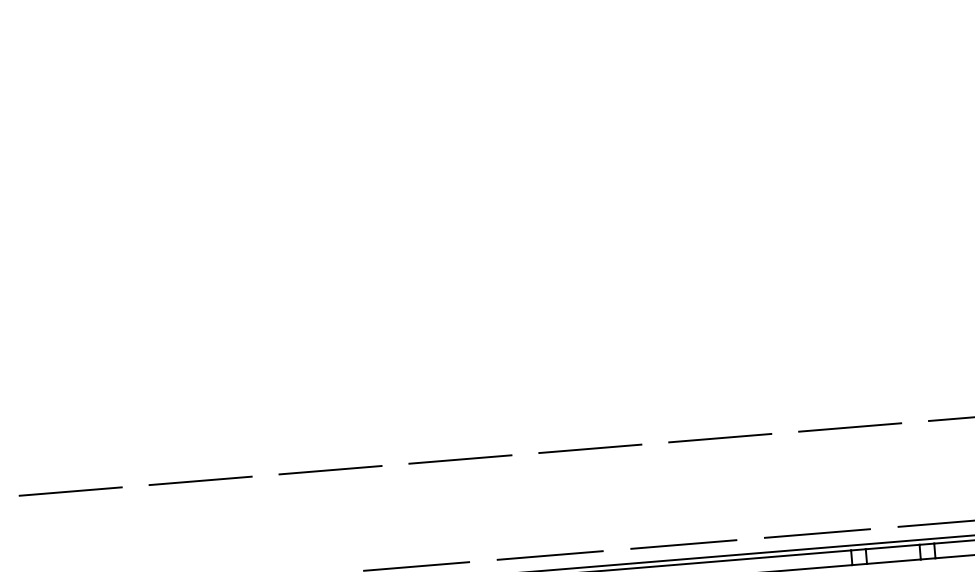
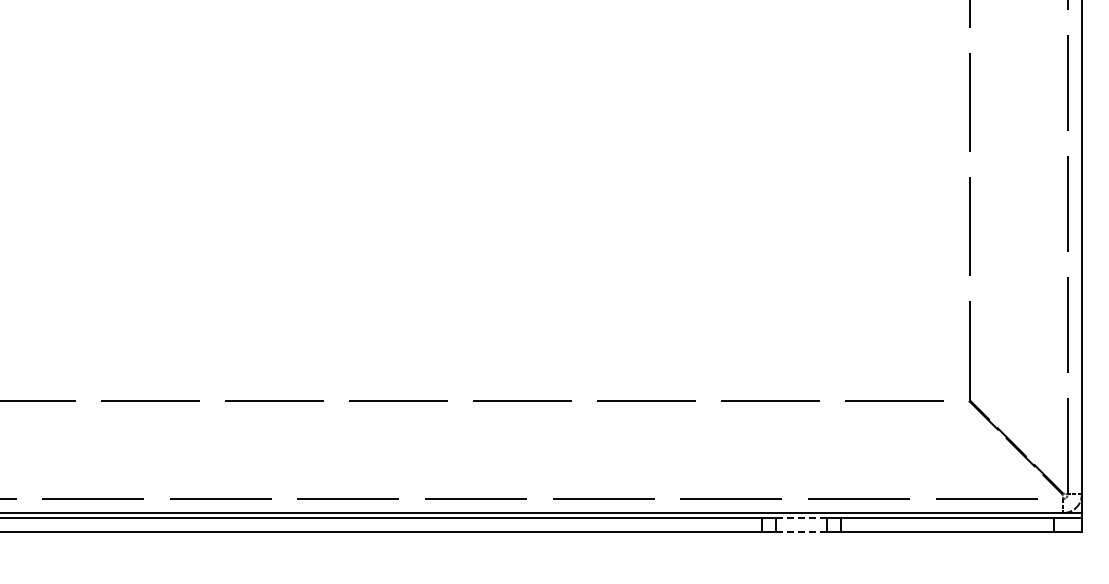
line: (892, 546) -> (801, 517), solid -> dashed
line: (893, 561) -> (801, 531), solid -> dashed

